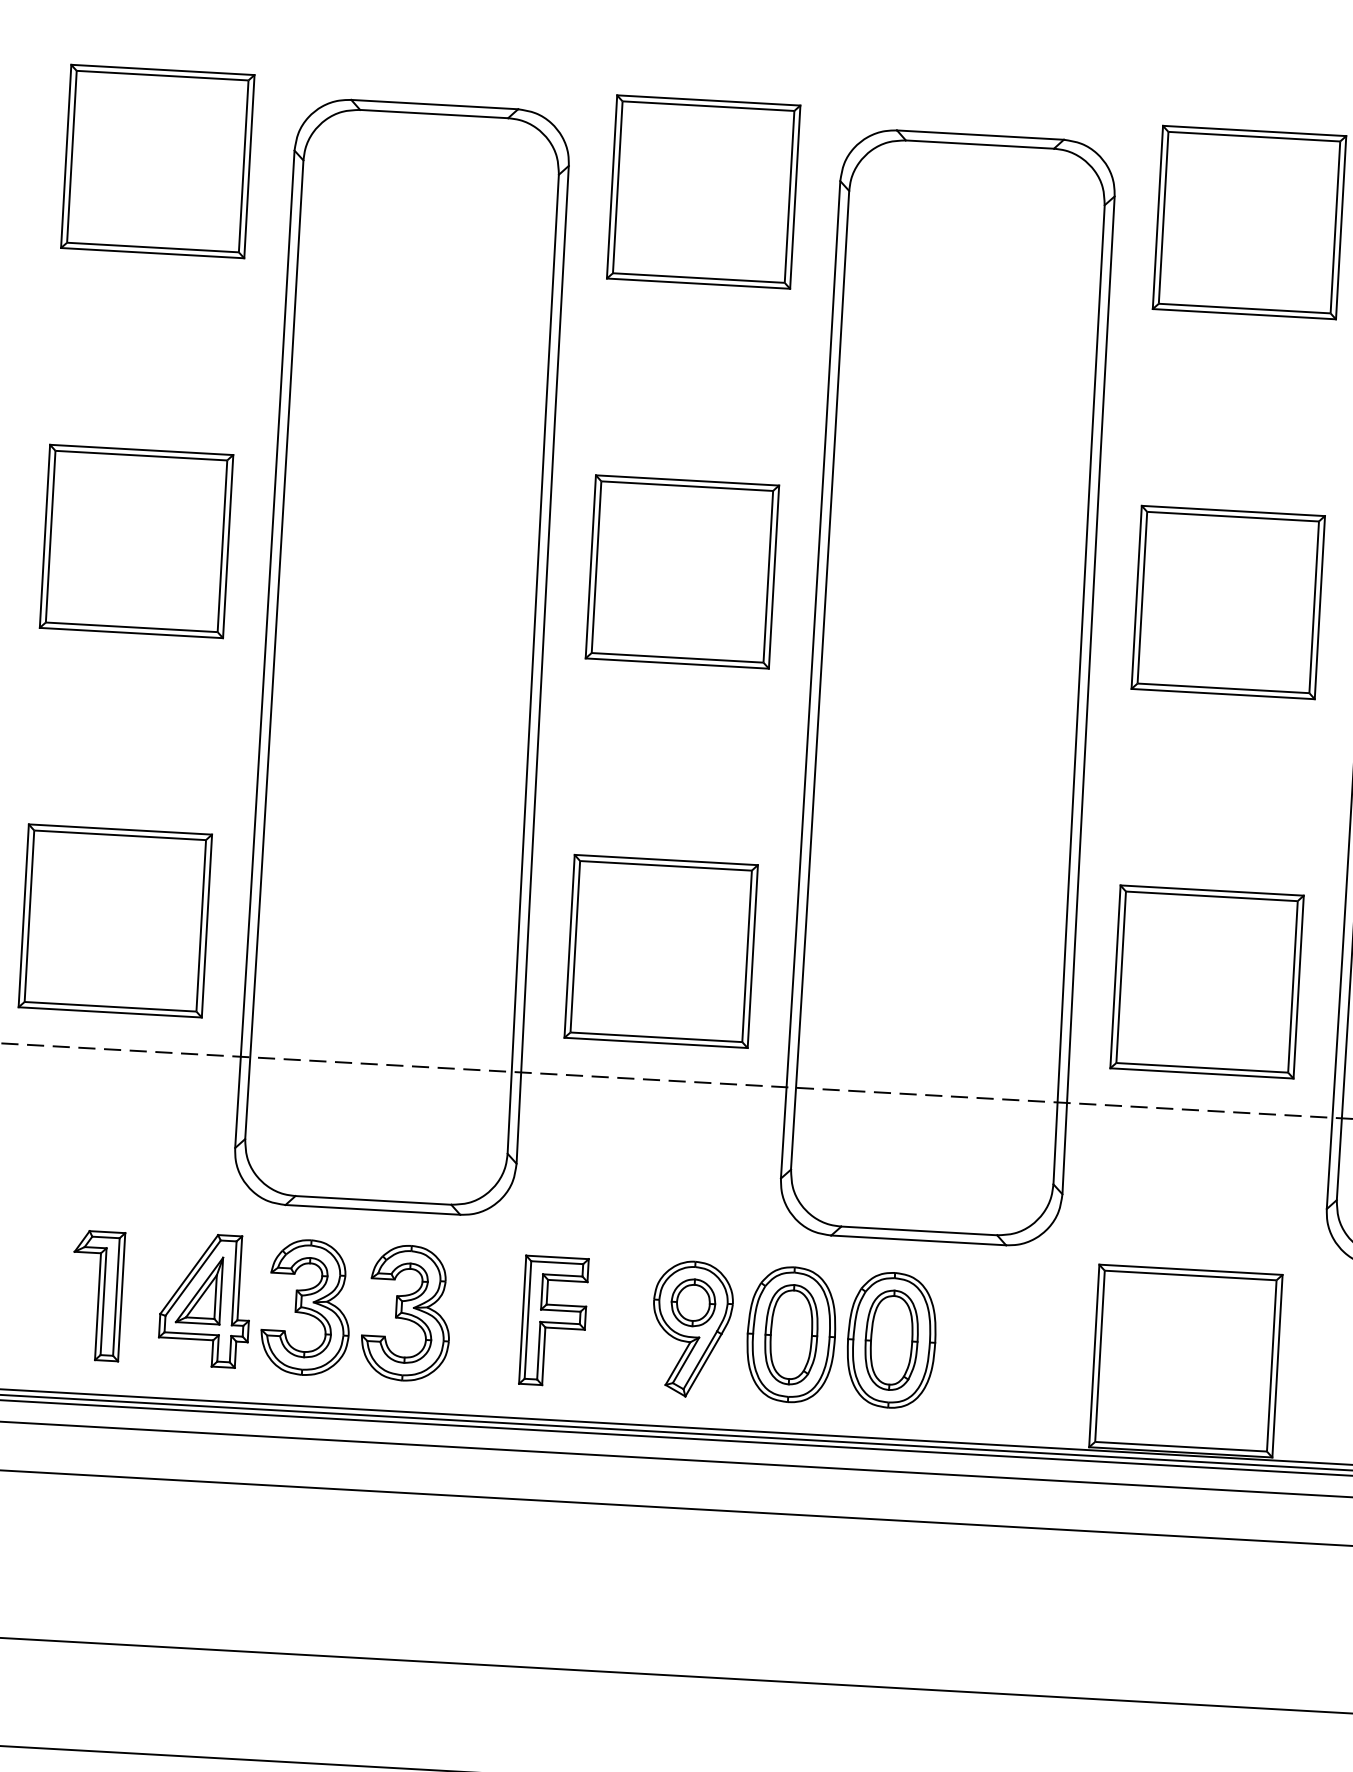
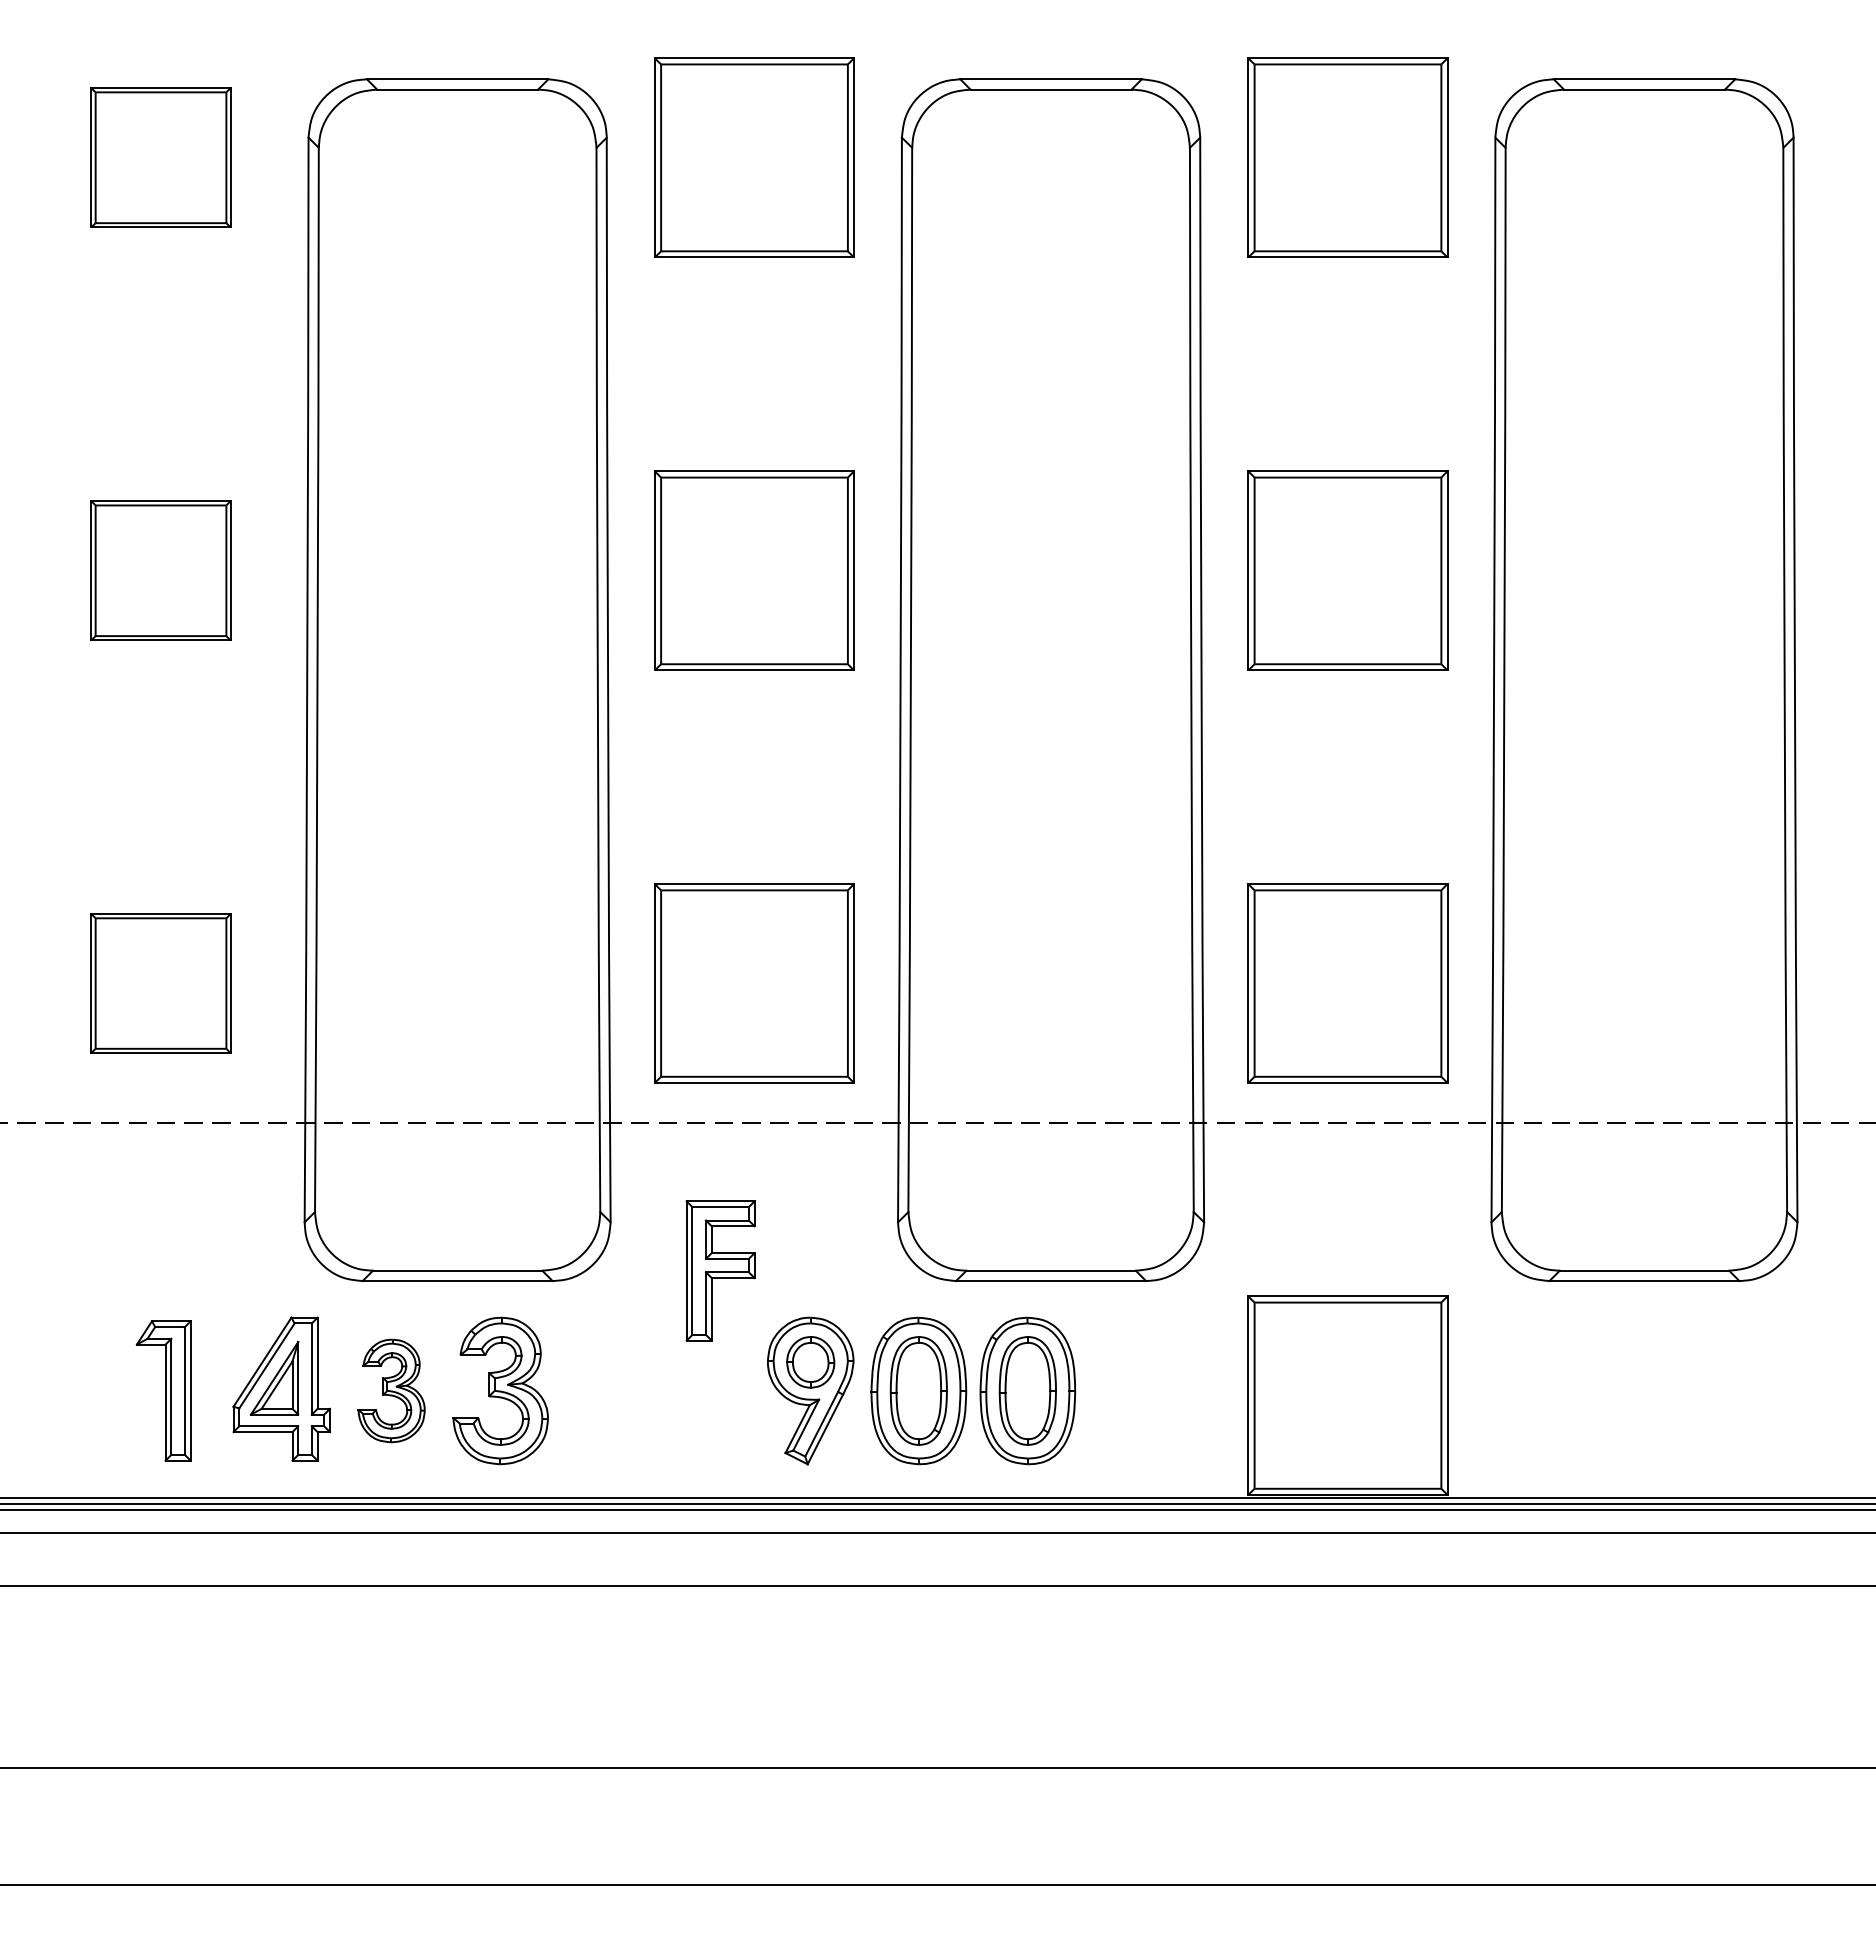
part: (157, 161) -> (160, 157), size x0.7
part: (136, 541) -> (160, 570), size x0.7
part: (114, 920) -> (160, 983), size x0.7
part: (306, 1307) -> (391, 1390), size x0.7
part: (553, 1321) -> (720, 1270), moved

